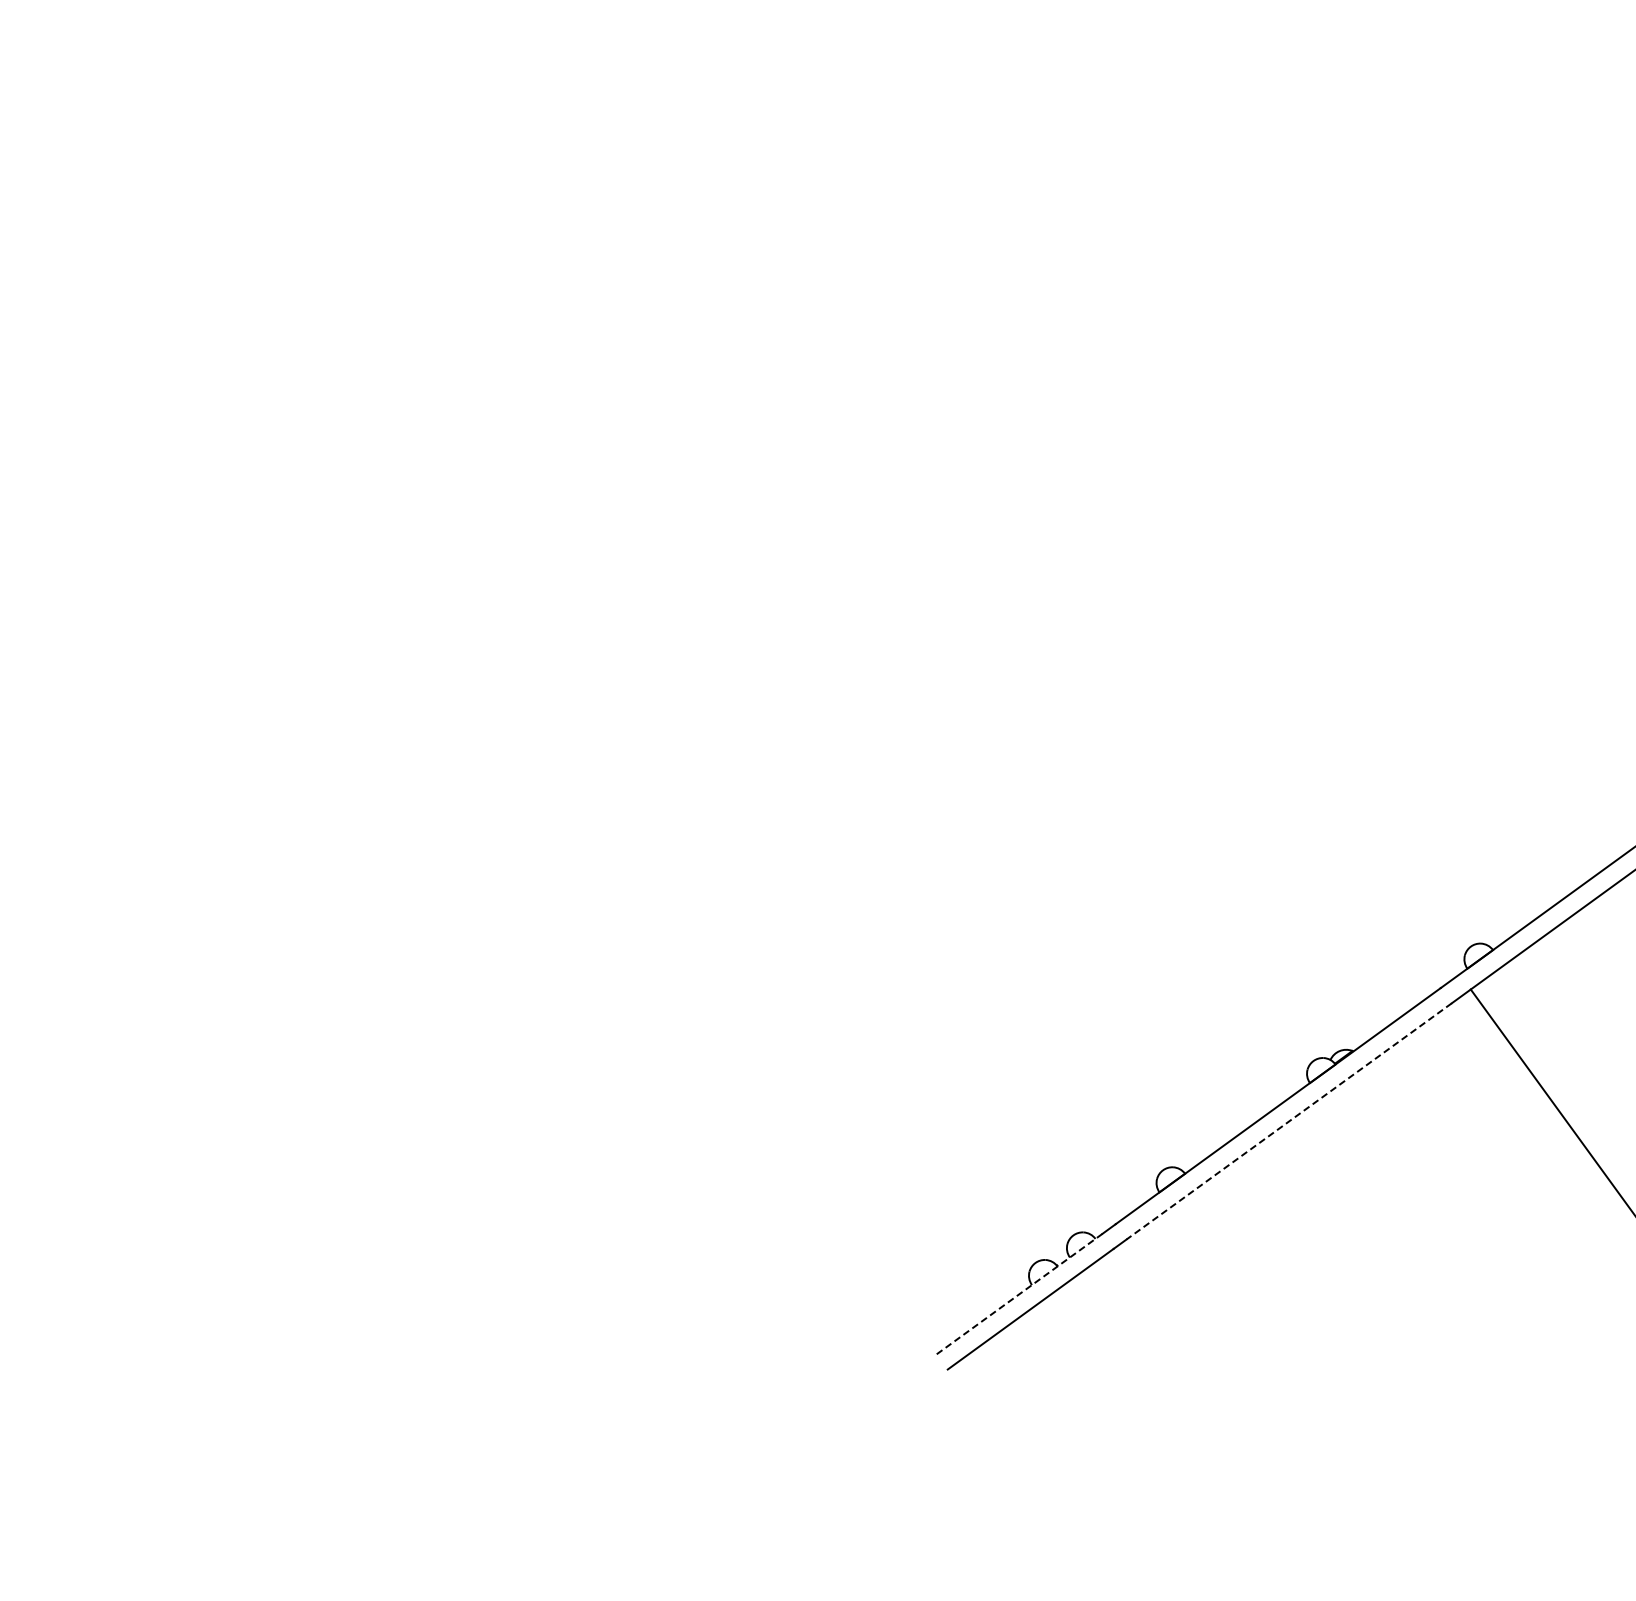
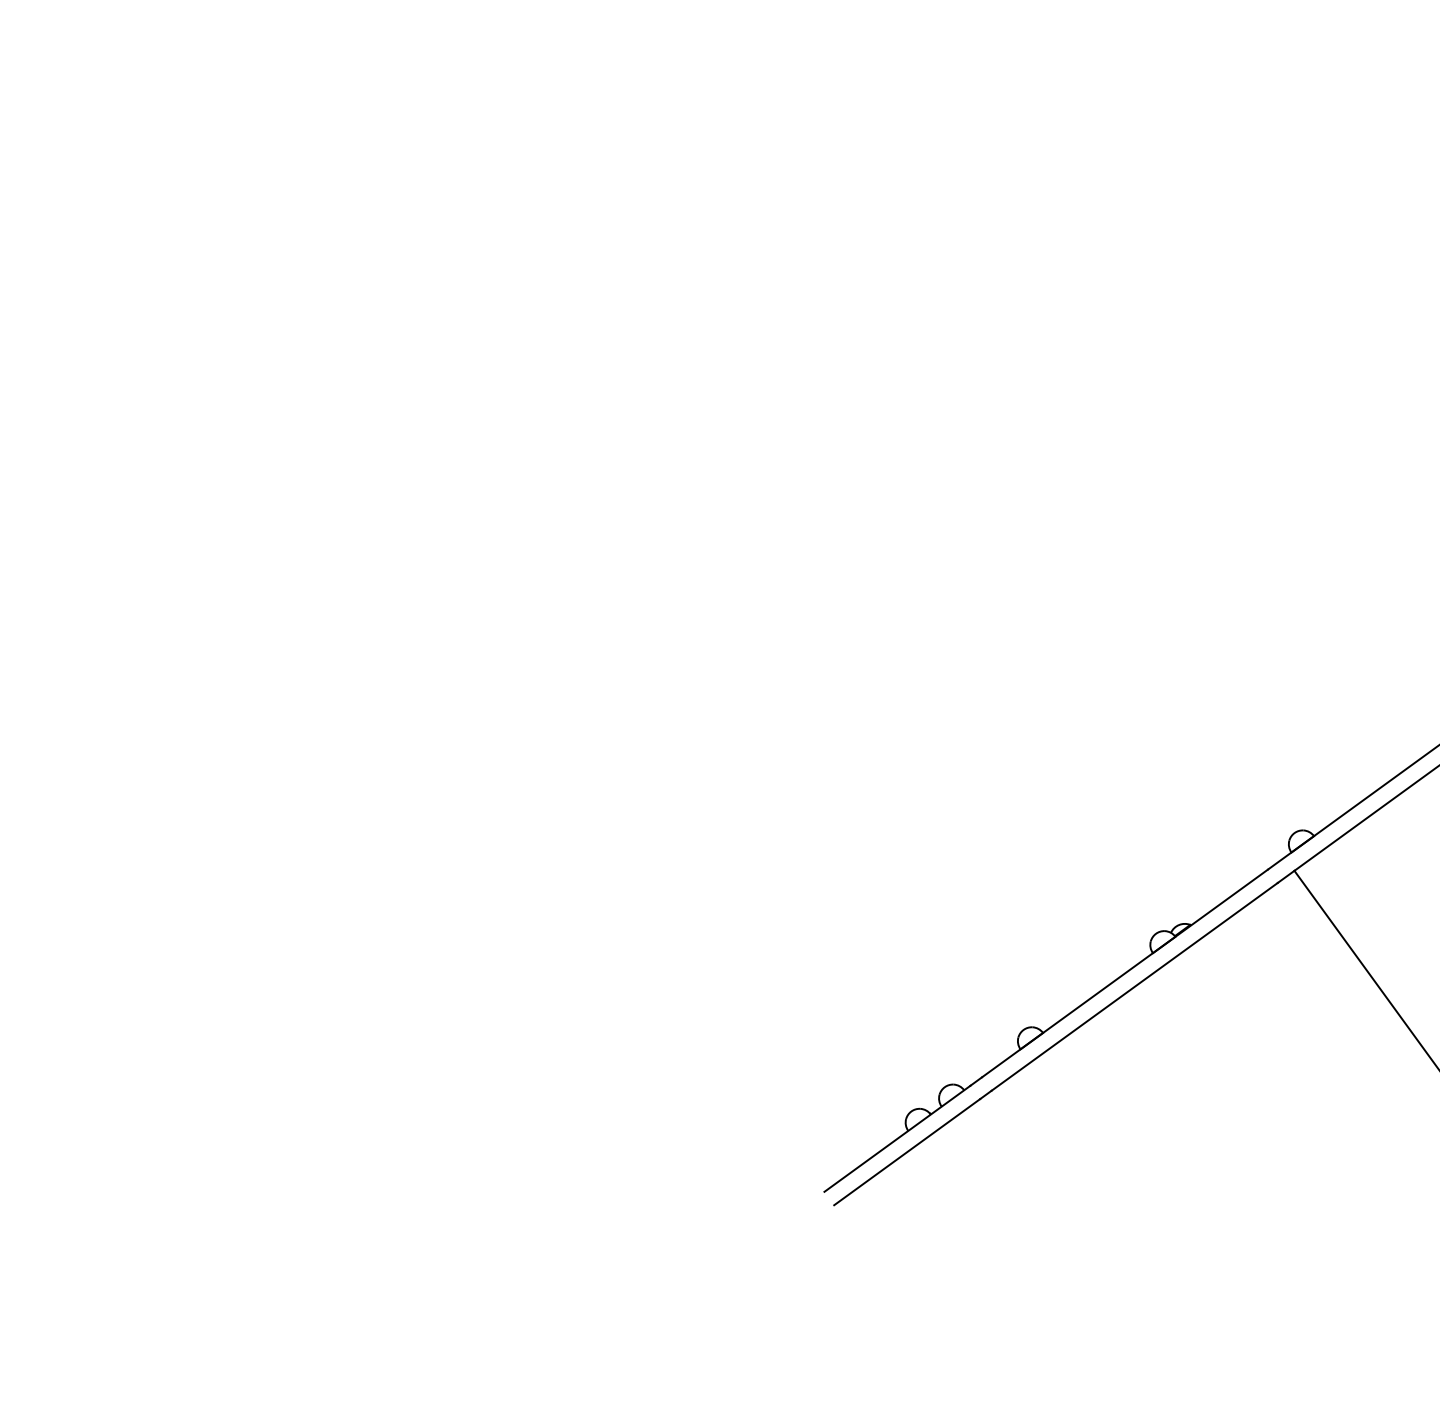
line: (1289, 1121) -> (1134, 986), dashed -> solid
line: (1019, 1294) -> (897, 1139), dashed -> solid

